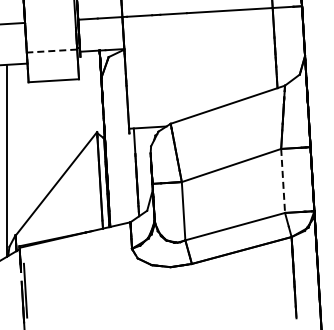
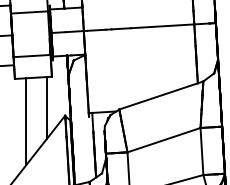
line: (51, 51) -> (31, 56), dashed -> solid
line: (71, 121) -> (46, 107), added
line: (44, 140) -> (26, 121), added
line: (283, 181) -> (202, 151), dashed -> solid

